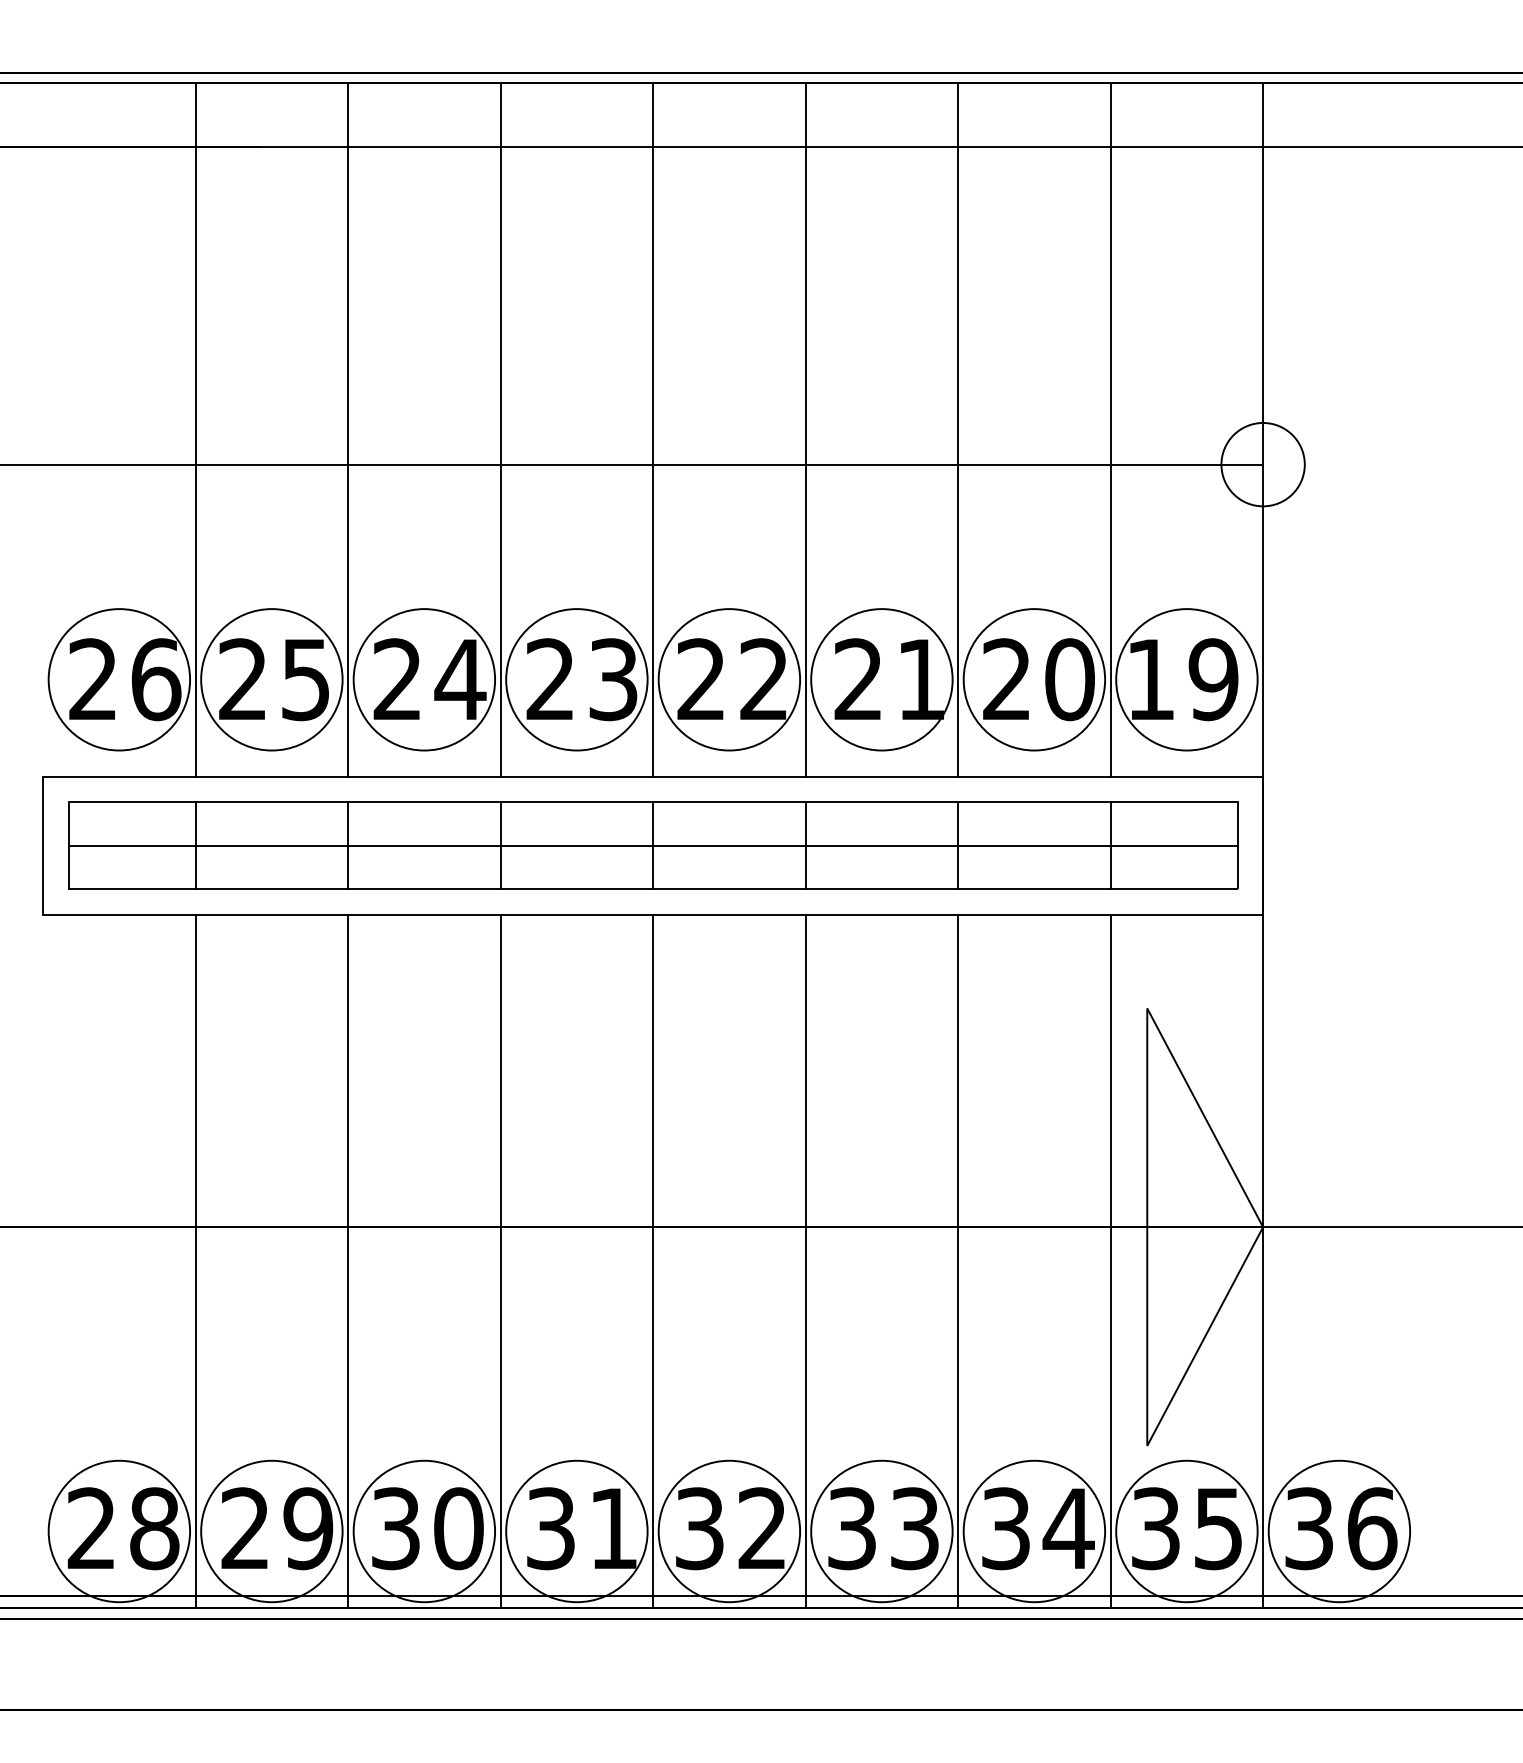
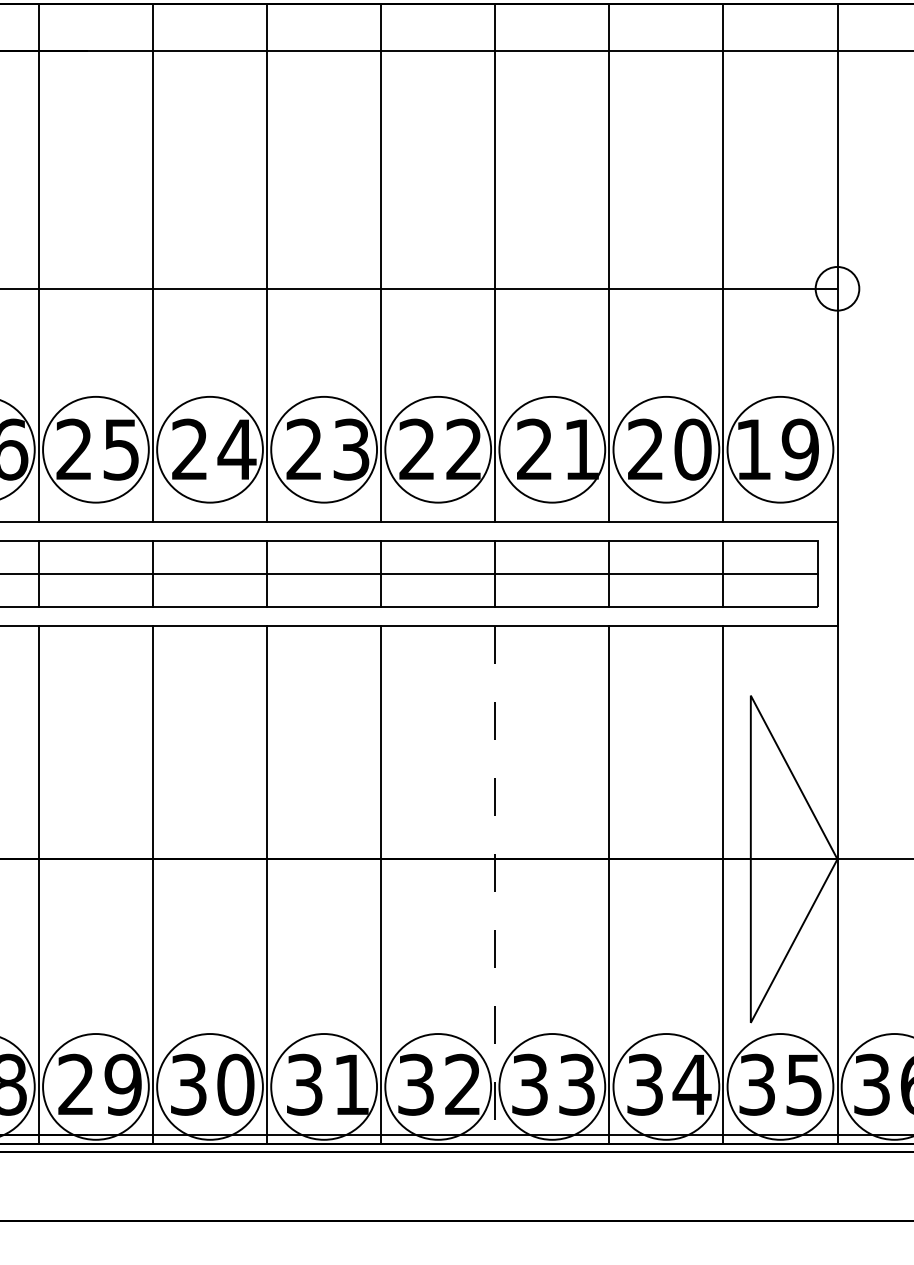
circle: (1262, 464) -> (837, 288), size x0.7
line: (805, 1261) -> (495, 884), solid -> dashed

